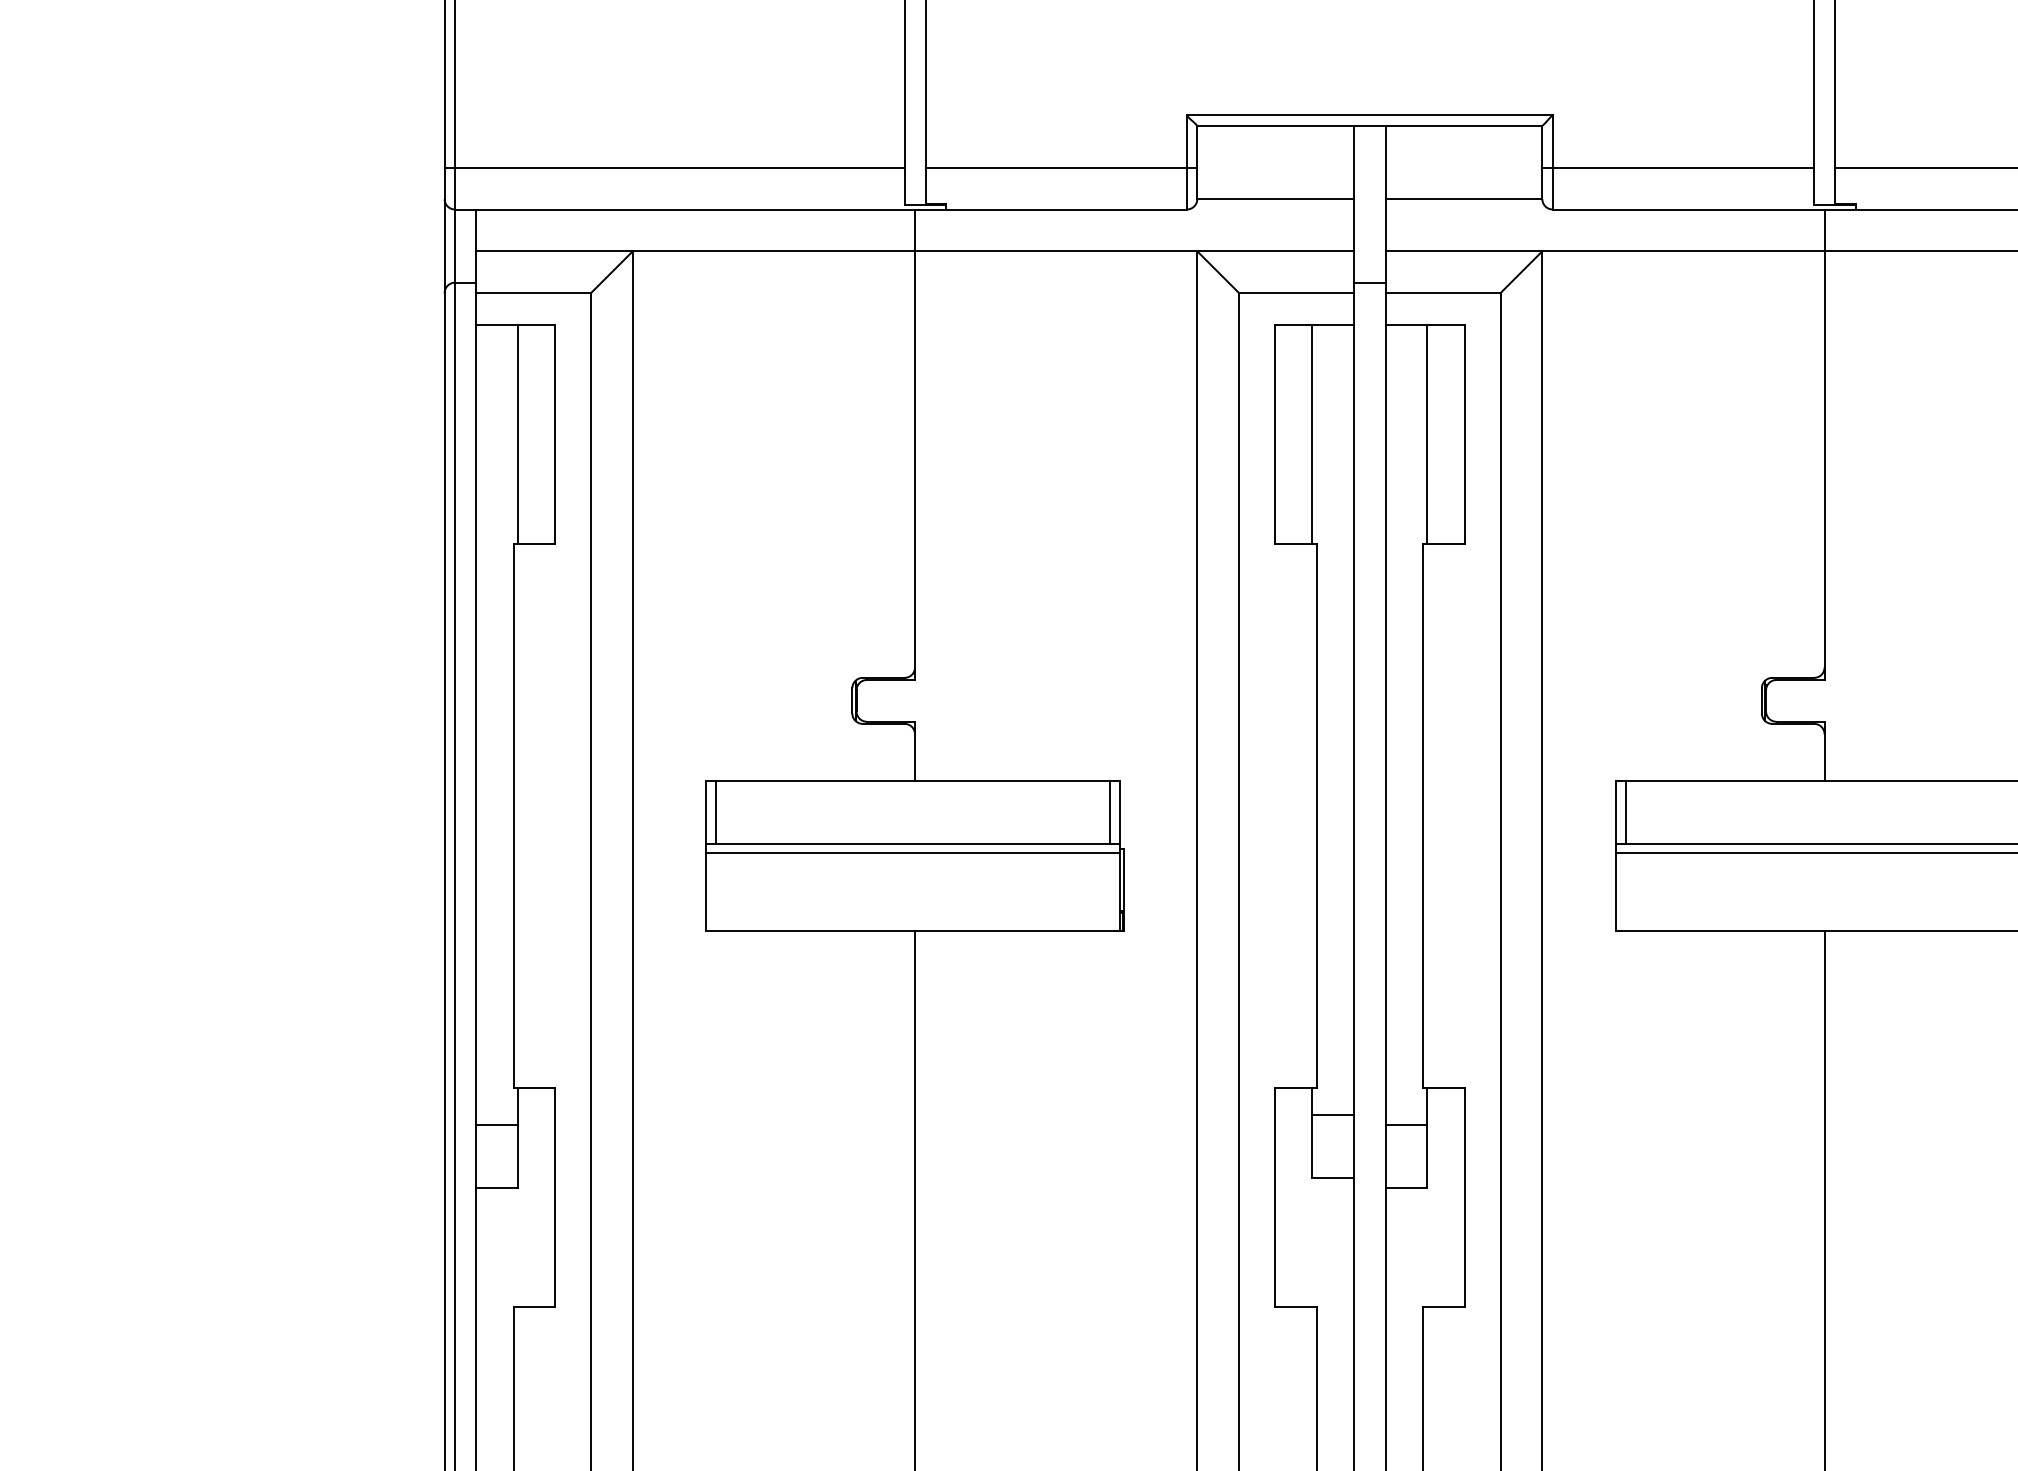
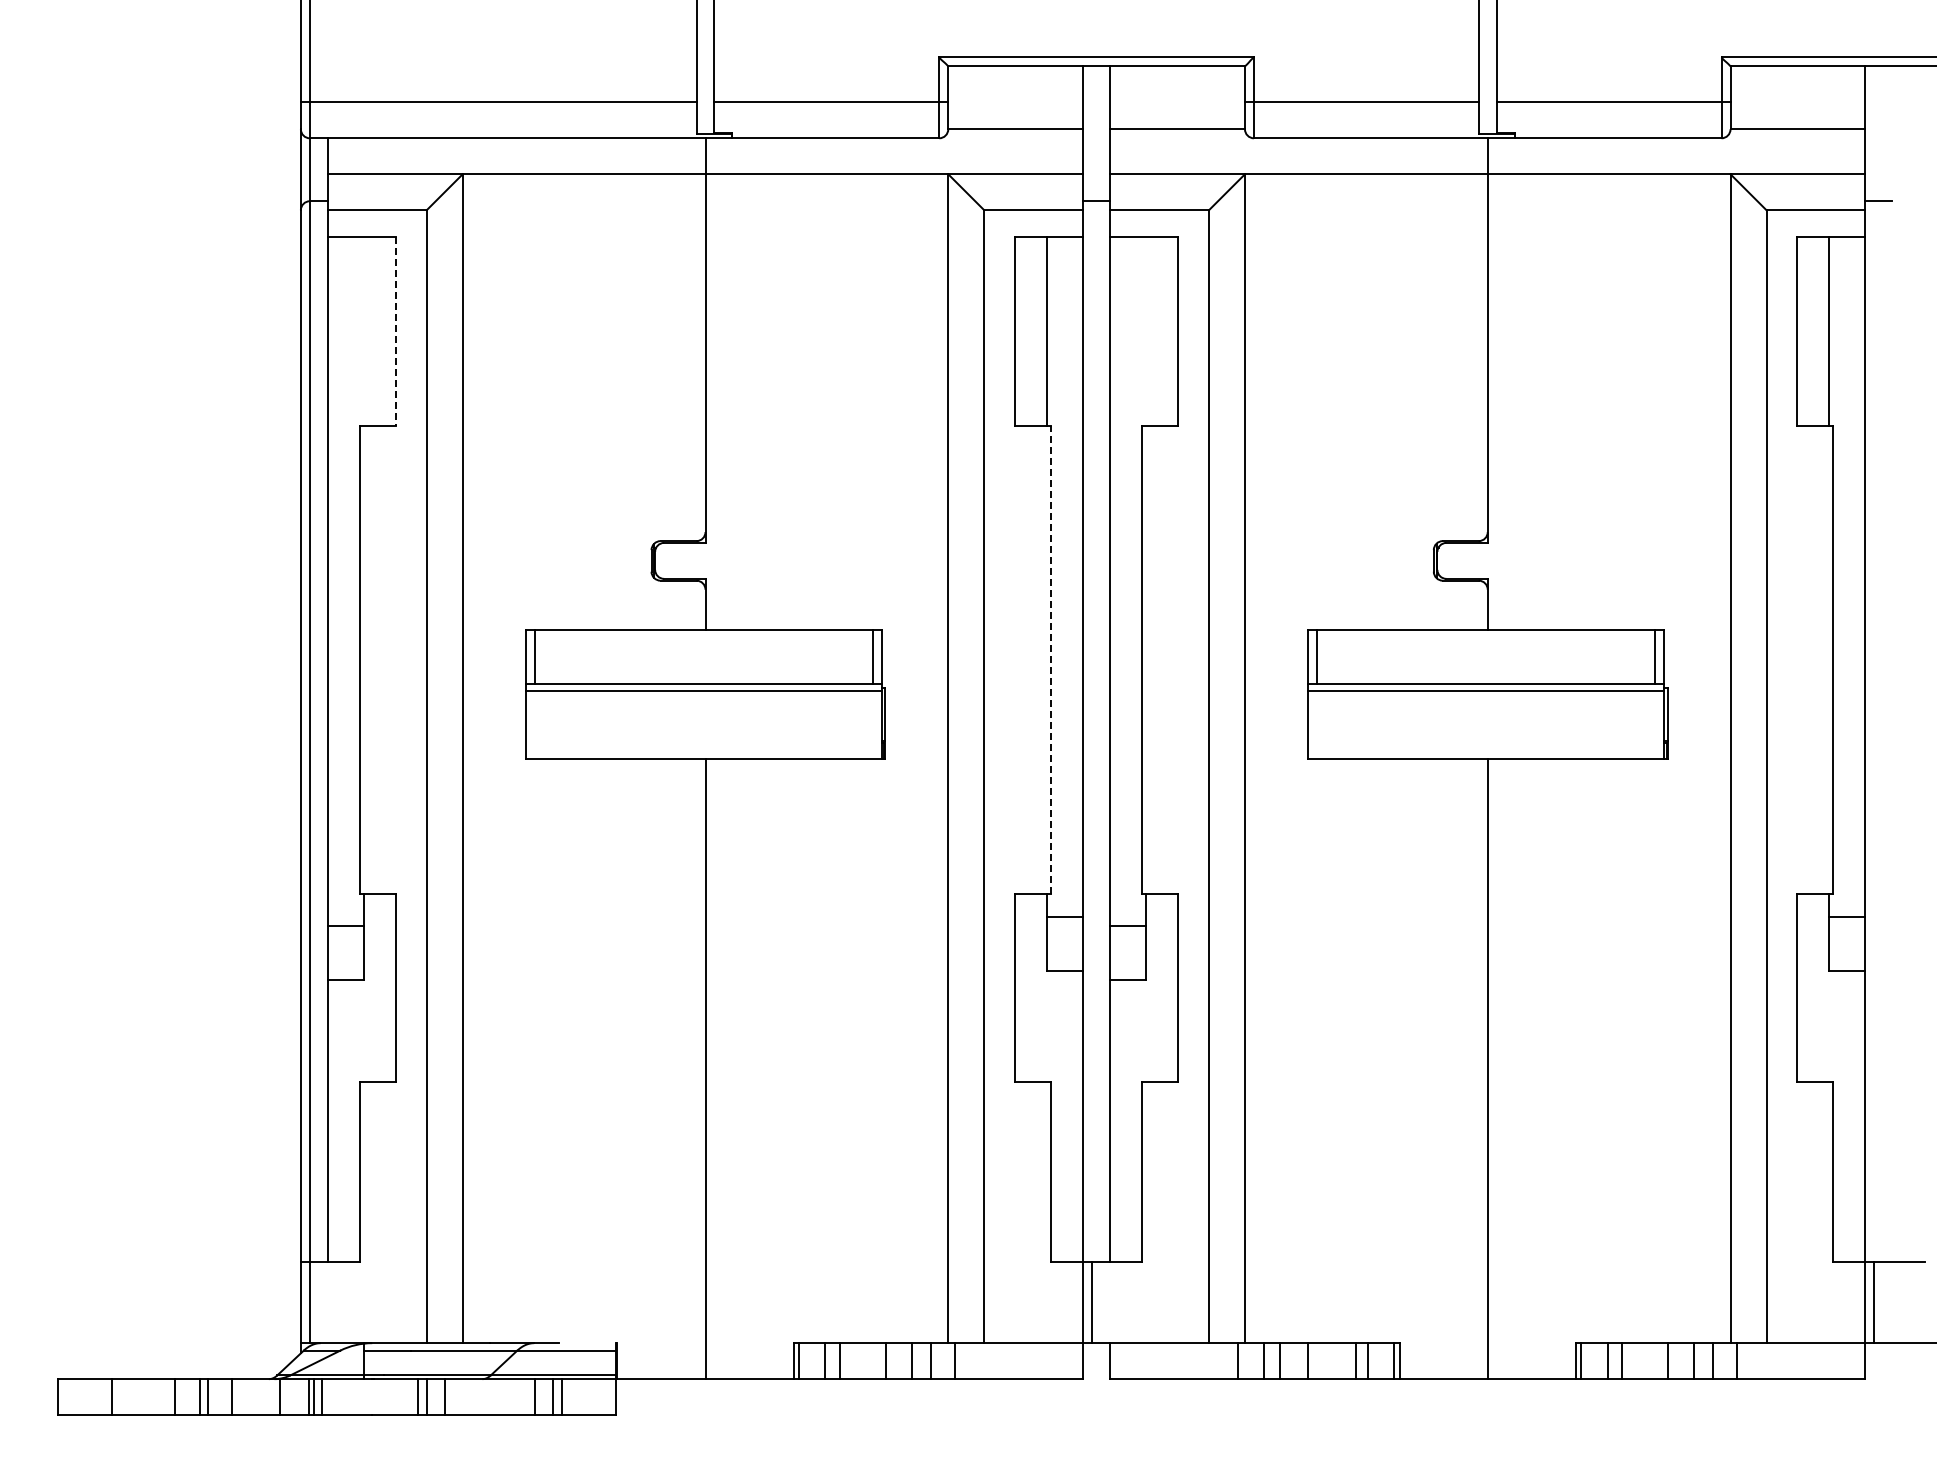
line: (517, 434) -> (363, 331), removed
line: (1427, 434) -> (1146, 331), removed
line: (555, 435) -> (396, 332), solid -> dashed
line: (1316, 815) -> (1050, 659), solid -> dashed

